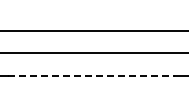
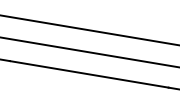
line: (91, 76) -> (89, 74), dashed -> solid

